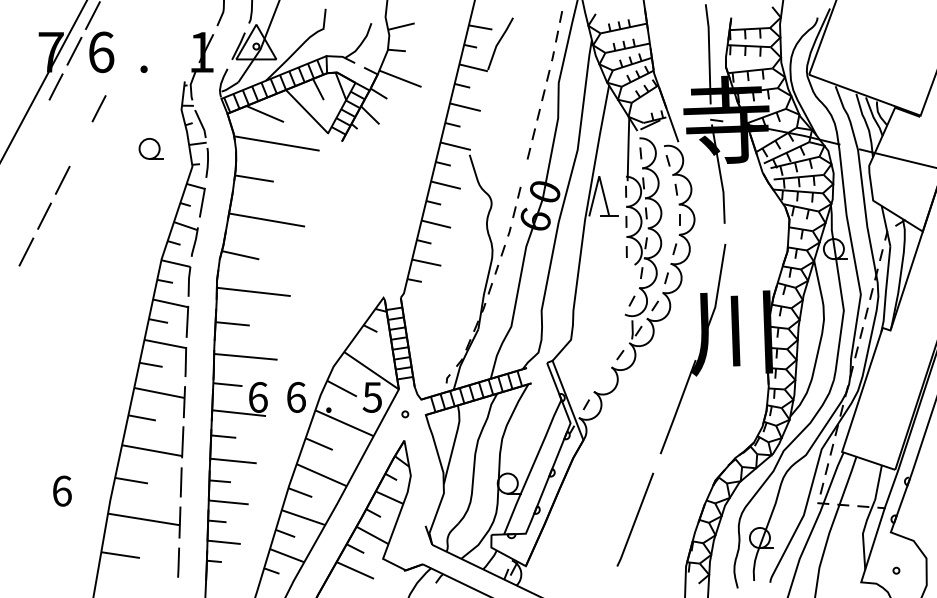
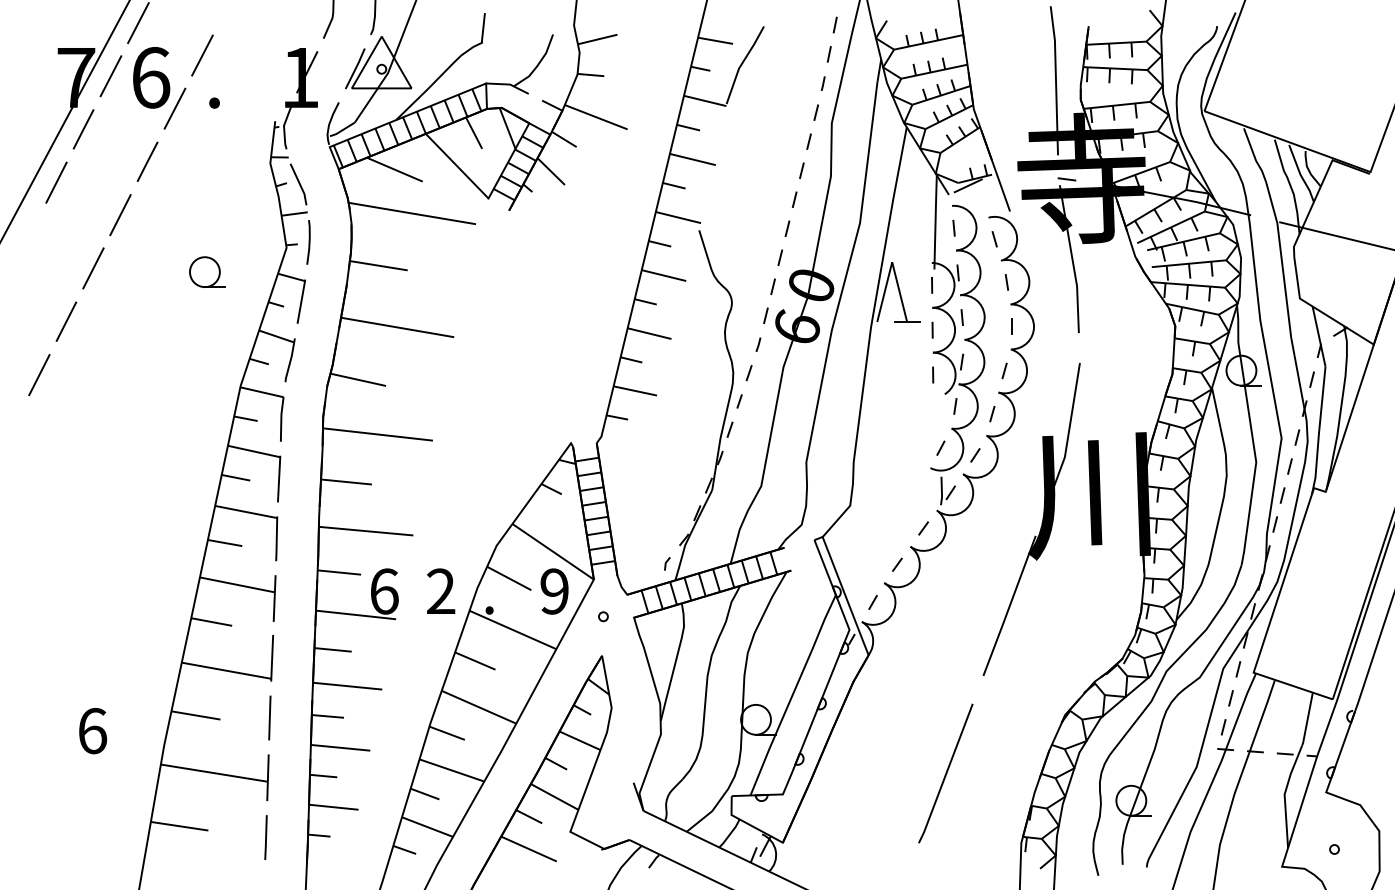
line: (135, 37) -> (201, 55), added
line: (117, 72) -> (175, 107), added
line: (37, 122) -> (55, 182), added
line: (80, 144) -> (119, 215), added
part: (150, 148) -> (206, 271), moved
line: (524, 173) -> (780, 258), added
line: (602, 379) -> (896, 564), added
text: (295, 396) -> (439, 590), 6 -> 2
text: (371, 397) -> (553, 591), 5 -> 9

